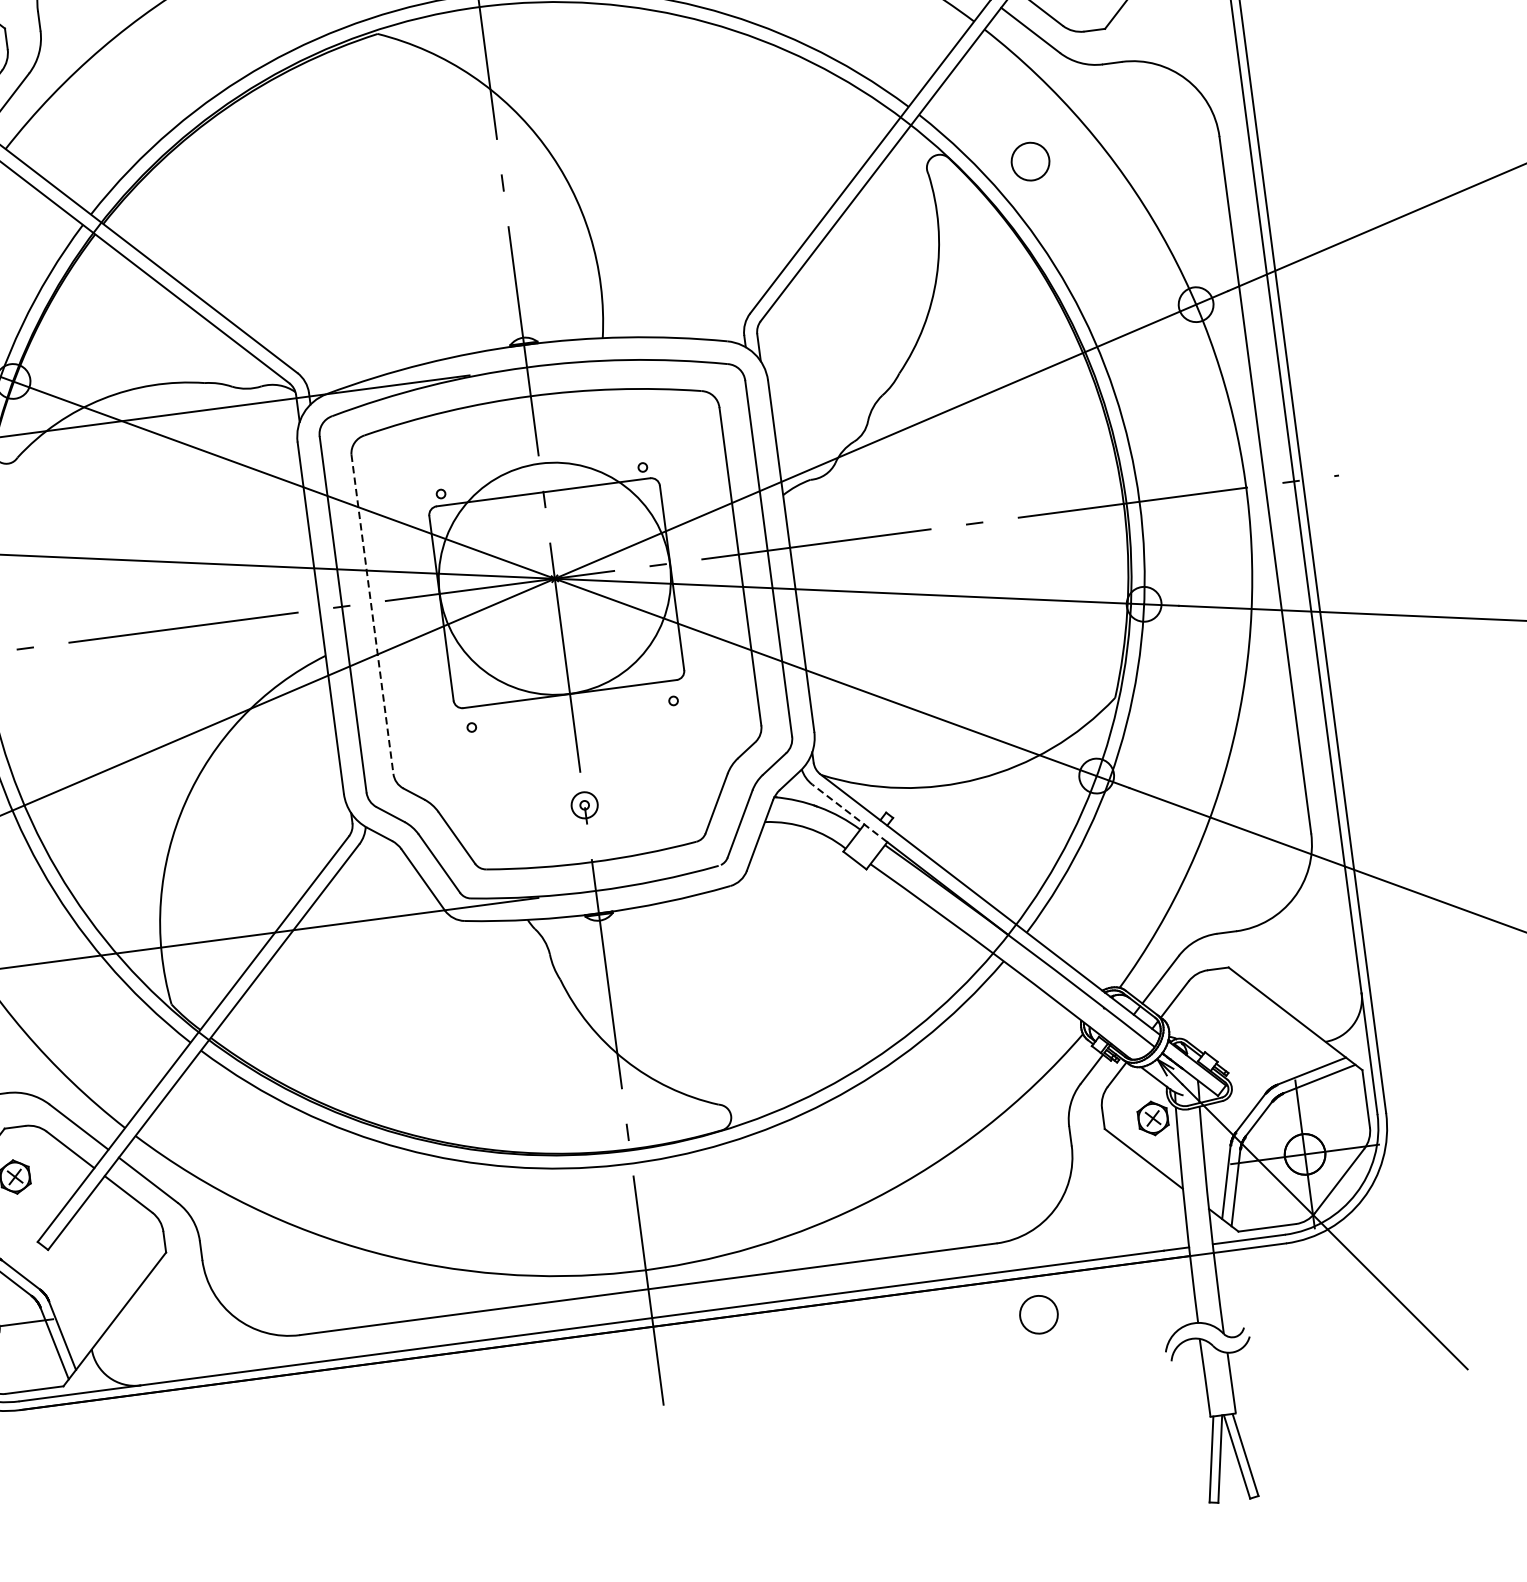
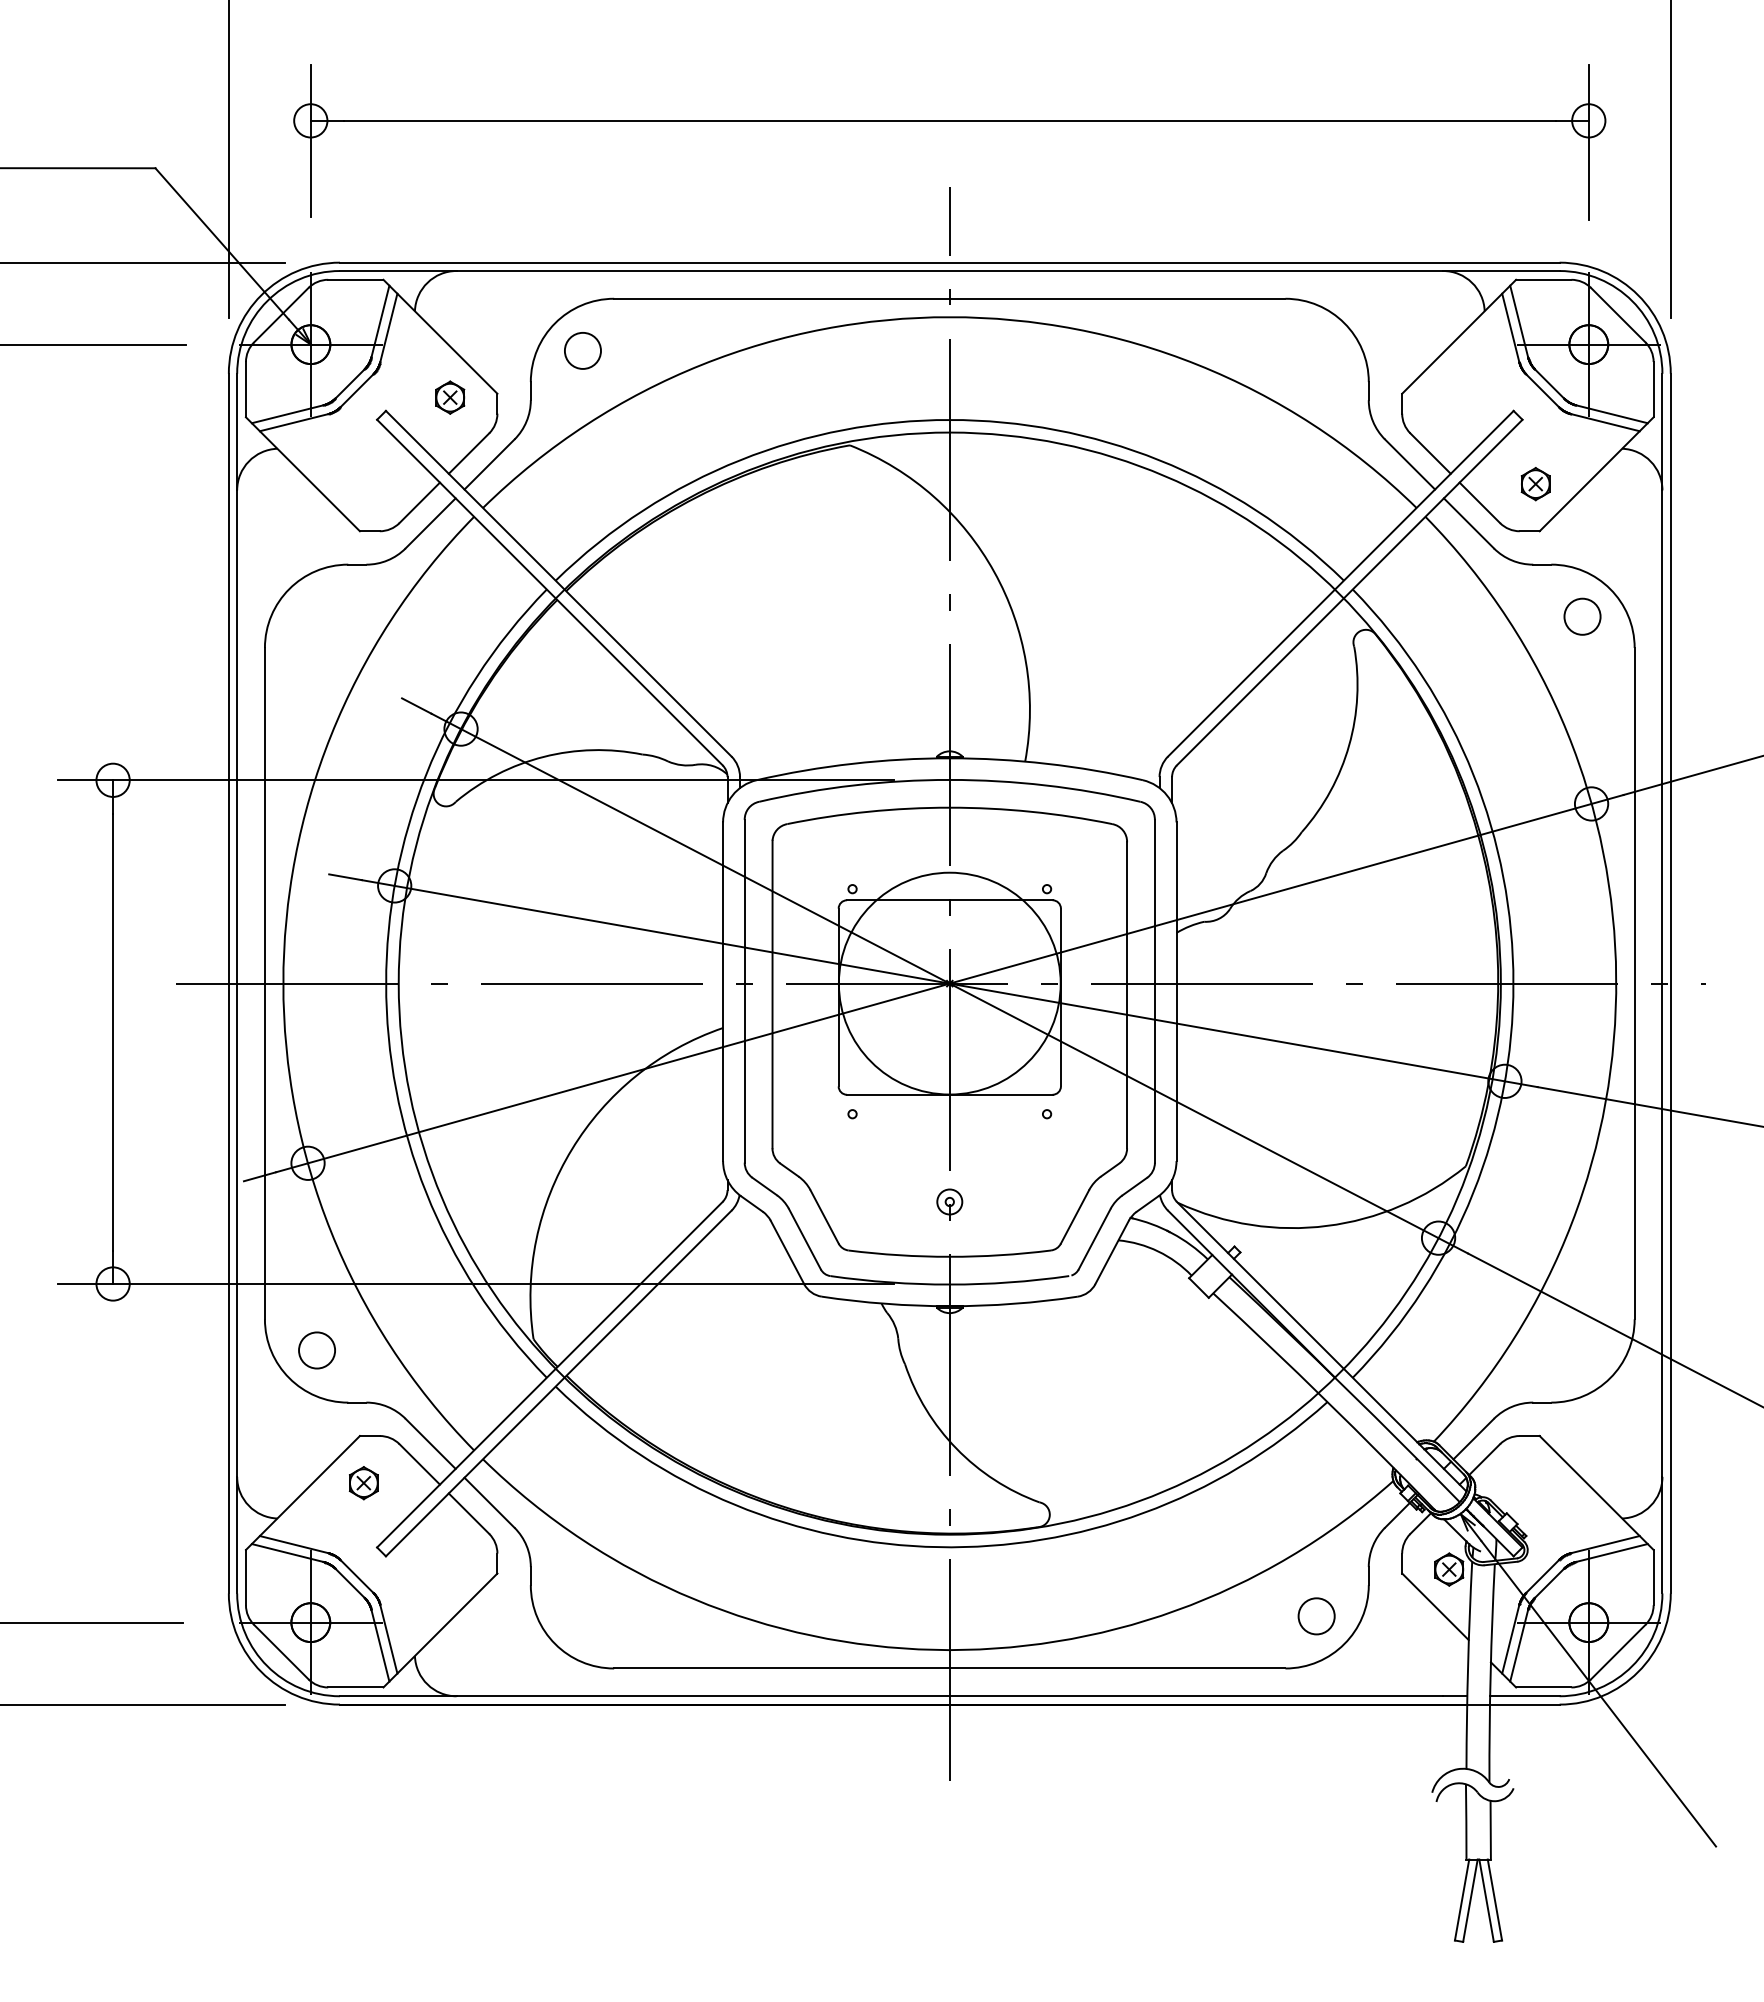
circle: (1030, 161) -> (1582, 616), moved
line: (372, 614) -> (772, 994), dashed -> solid
line: (849, 813) -> (1199, 1242), dashed -> solid
circle: (1038, 1314) -> (1316, 1616), moved

